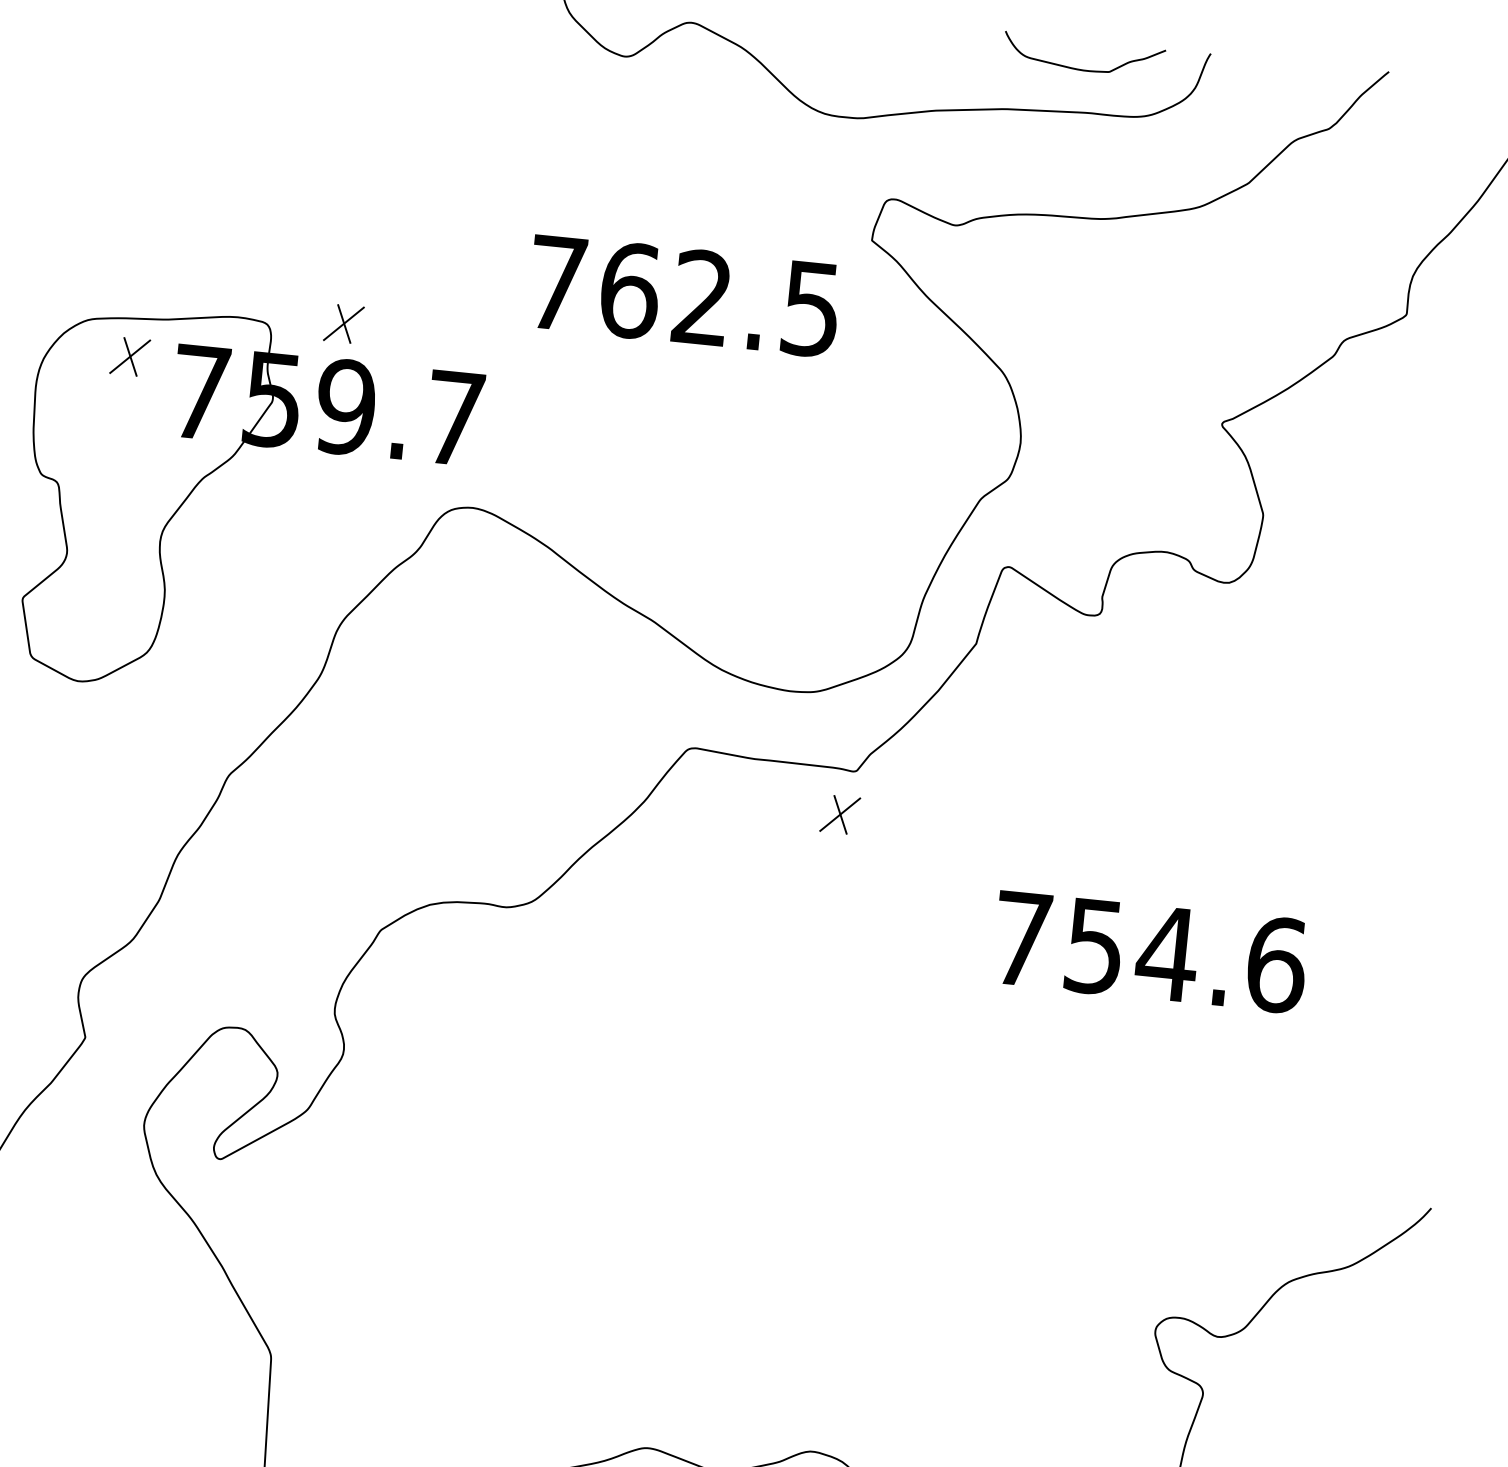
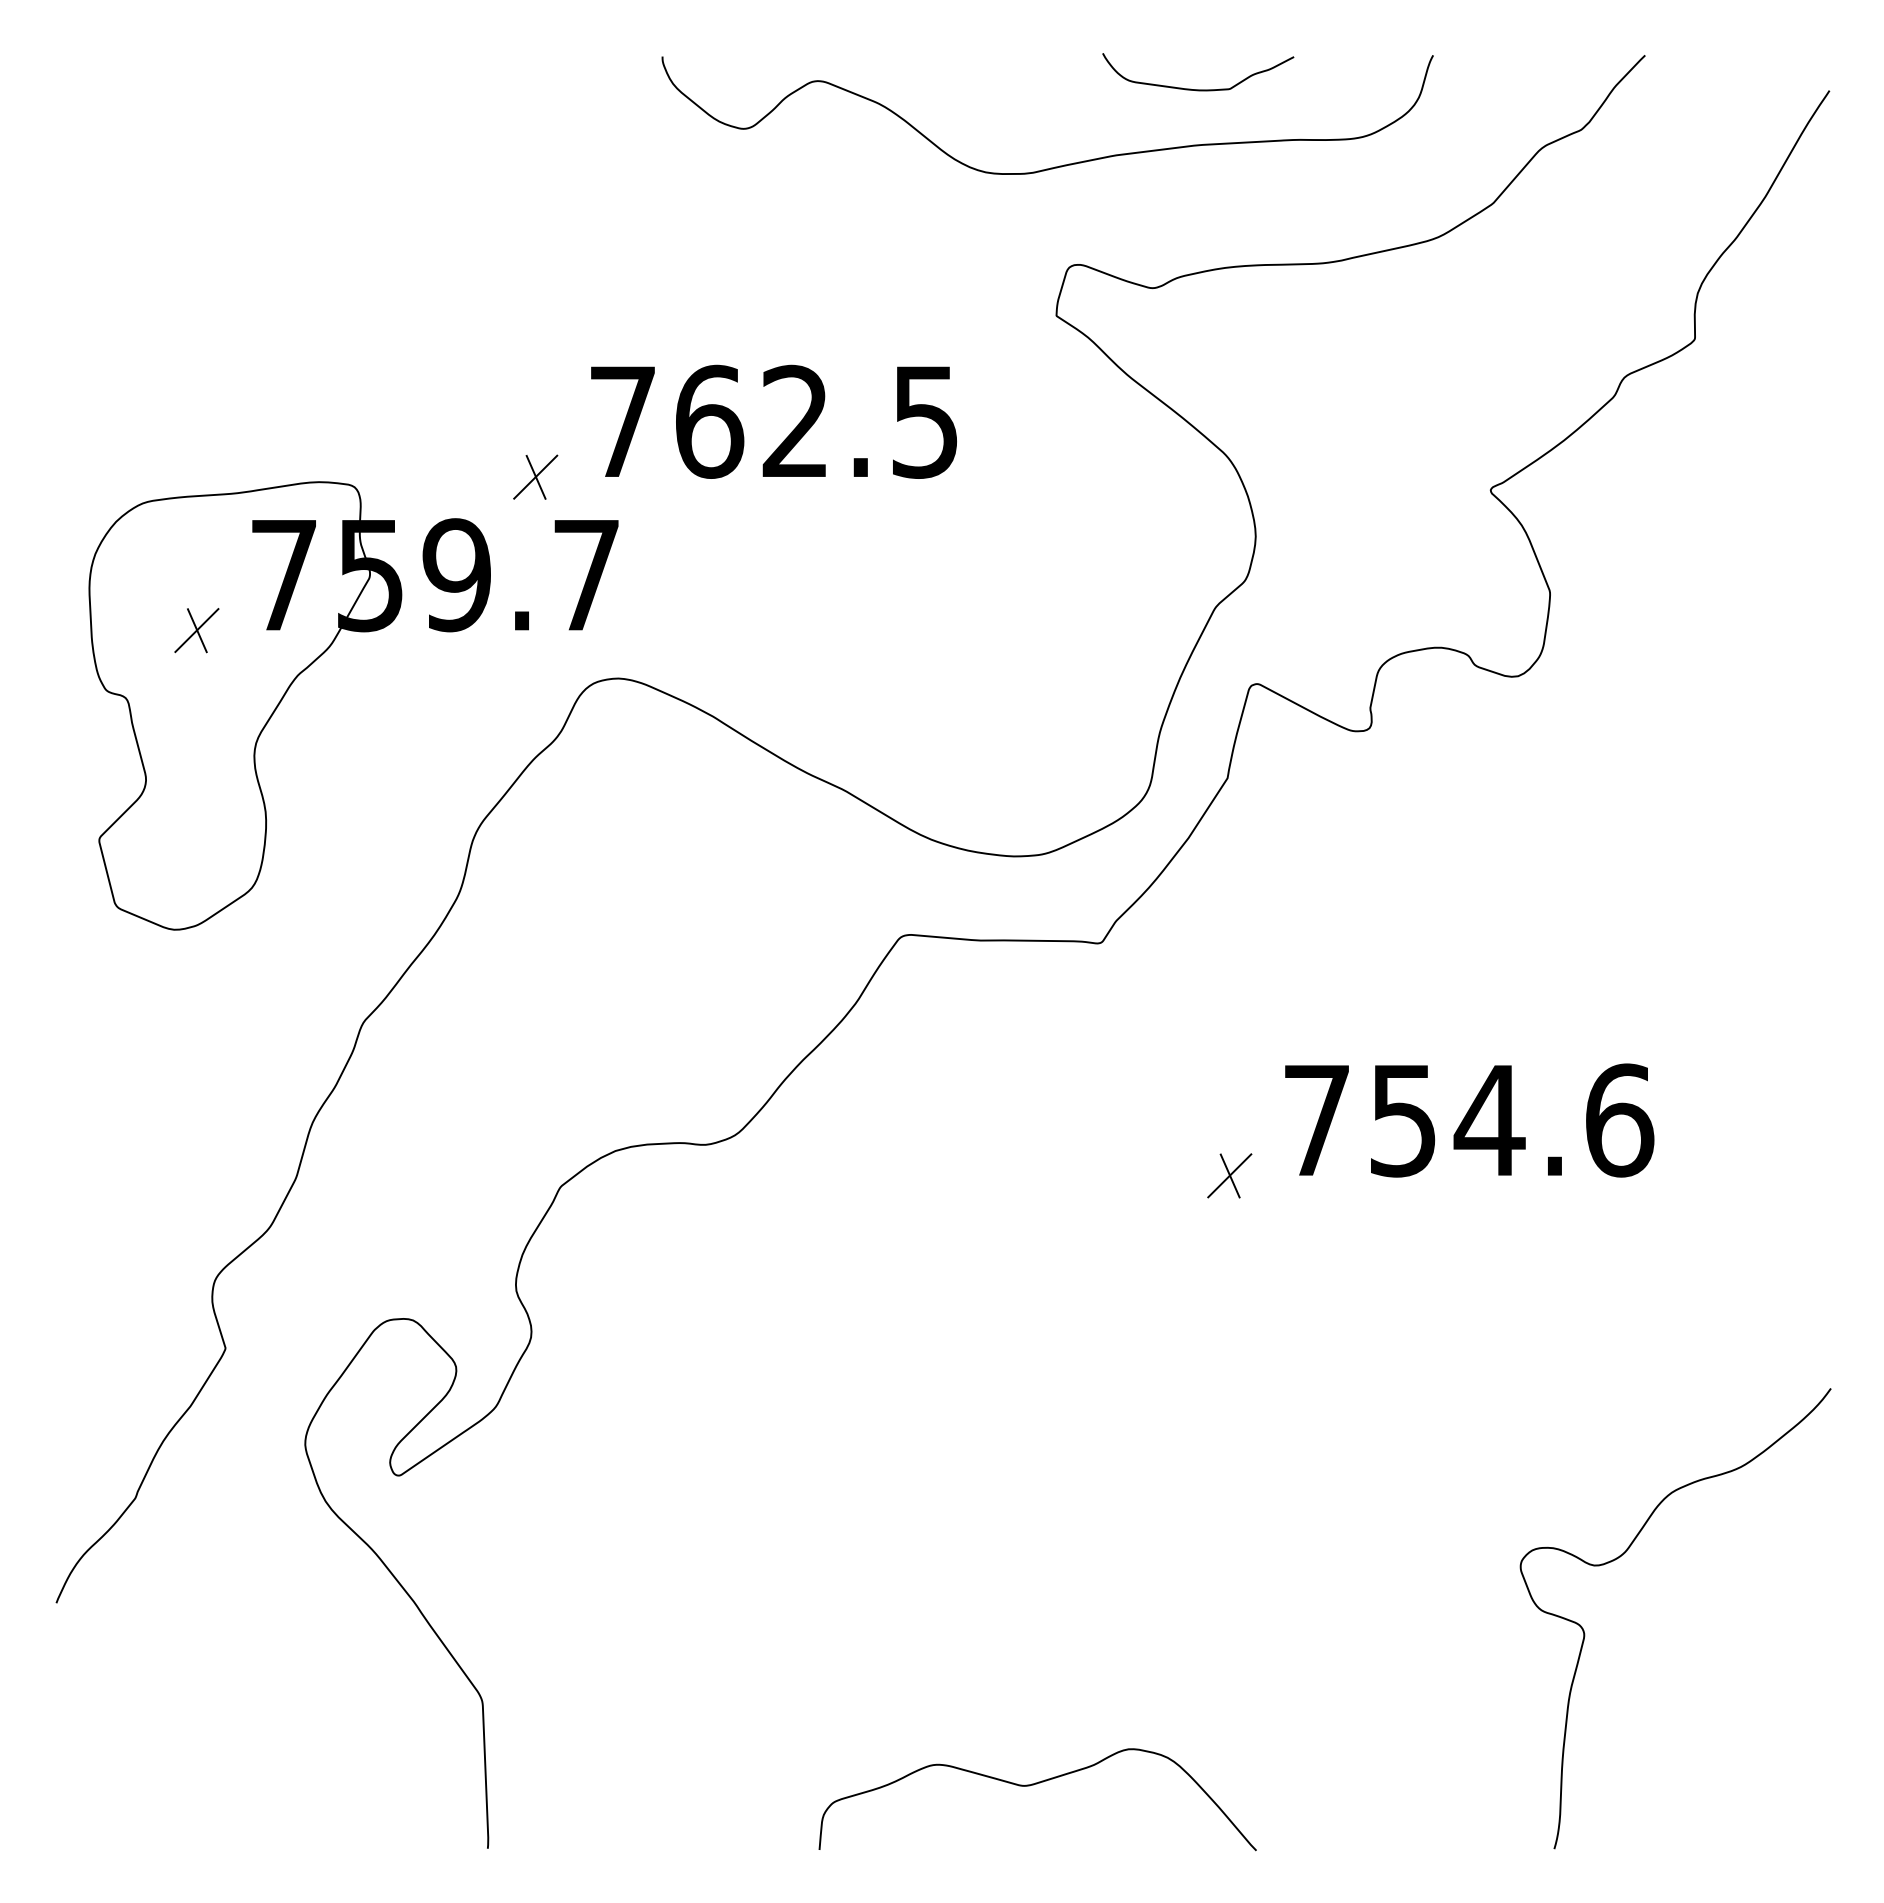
curve: (1082, 69) -> (1198, 89), moved
text: (683, 295) -> (773, 421), moved
part: (343, 323) -> (535, 476), moved
part: (129, 356) -> (196, 630), moved
part: (840, 814) -> (1229, 1175), moved

